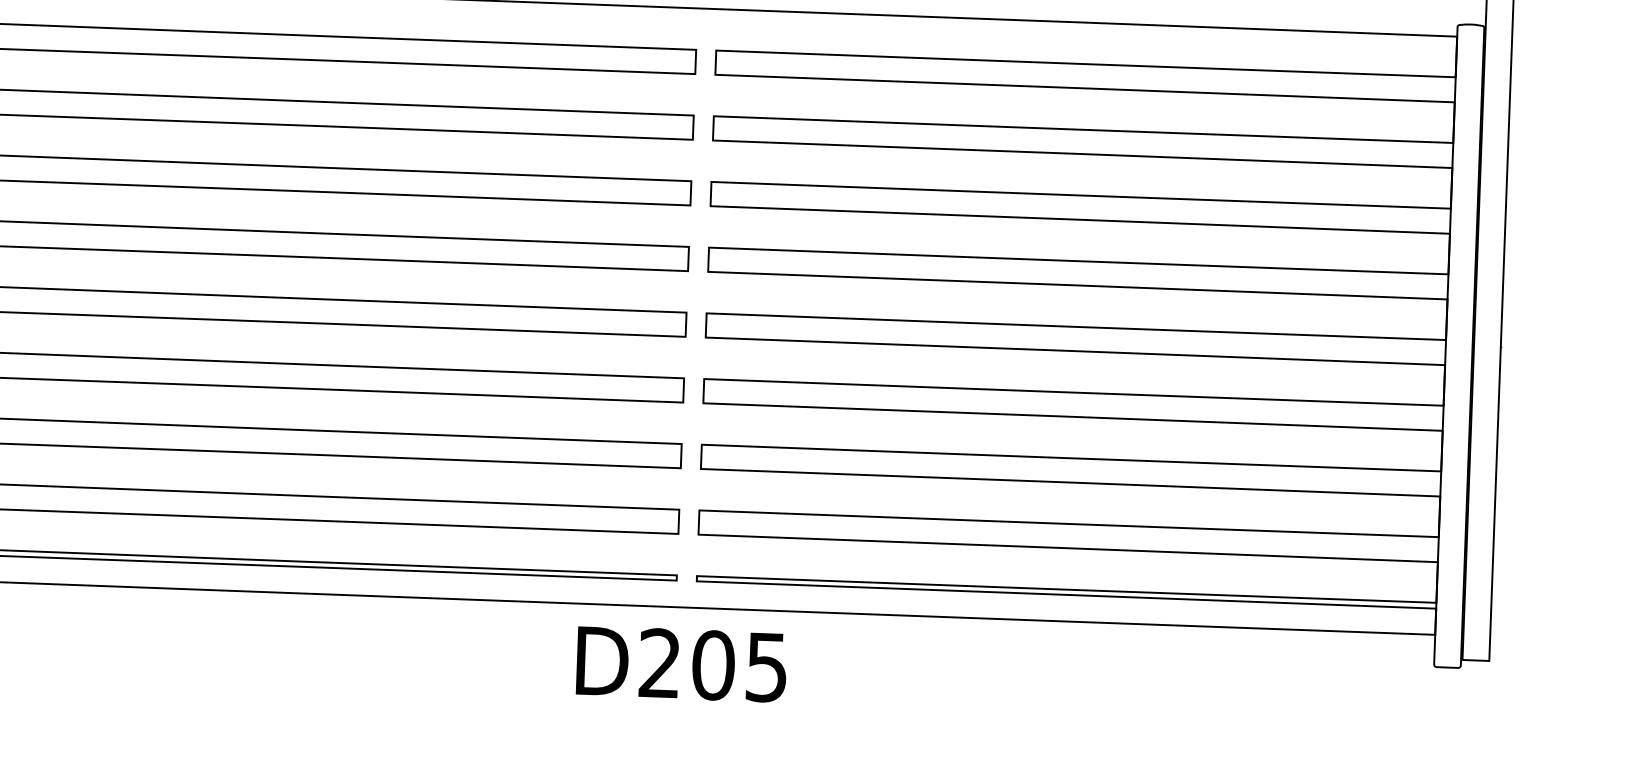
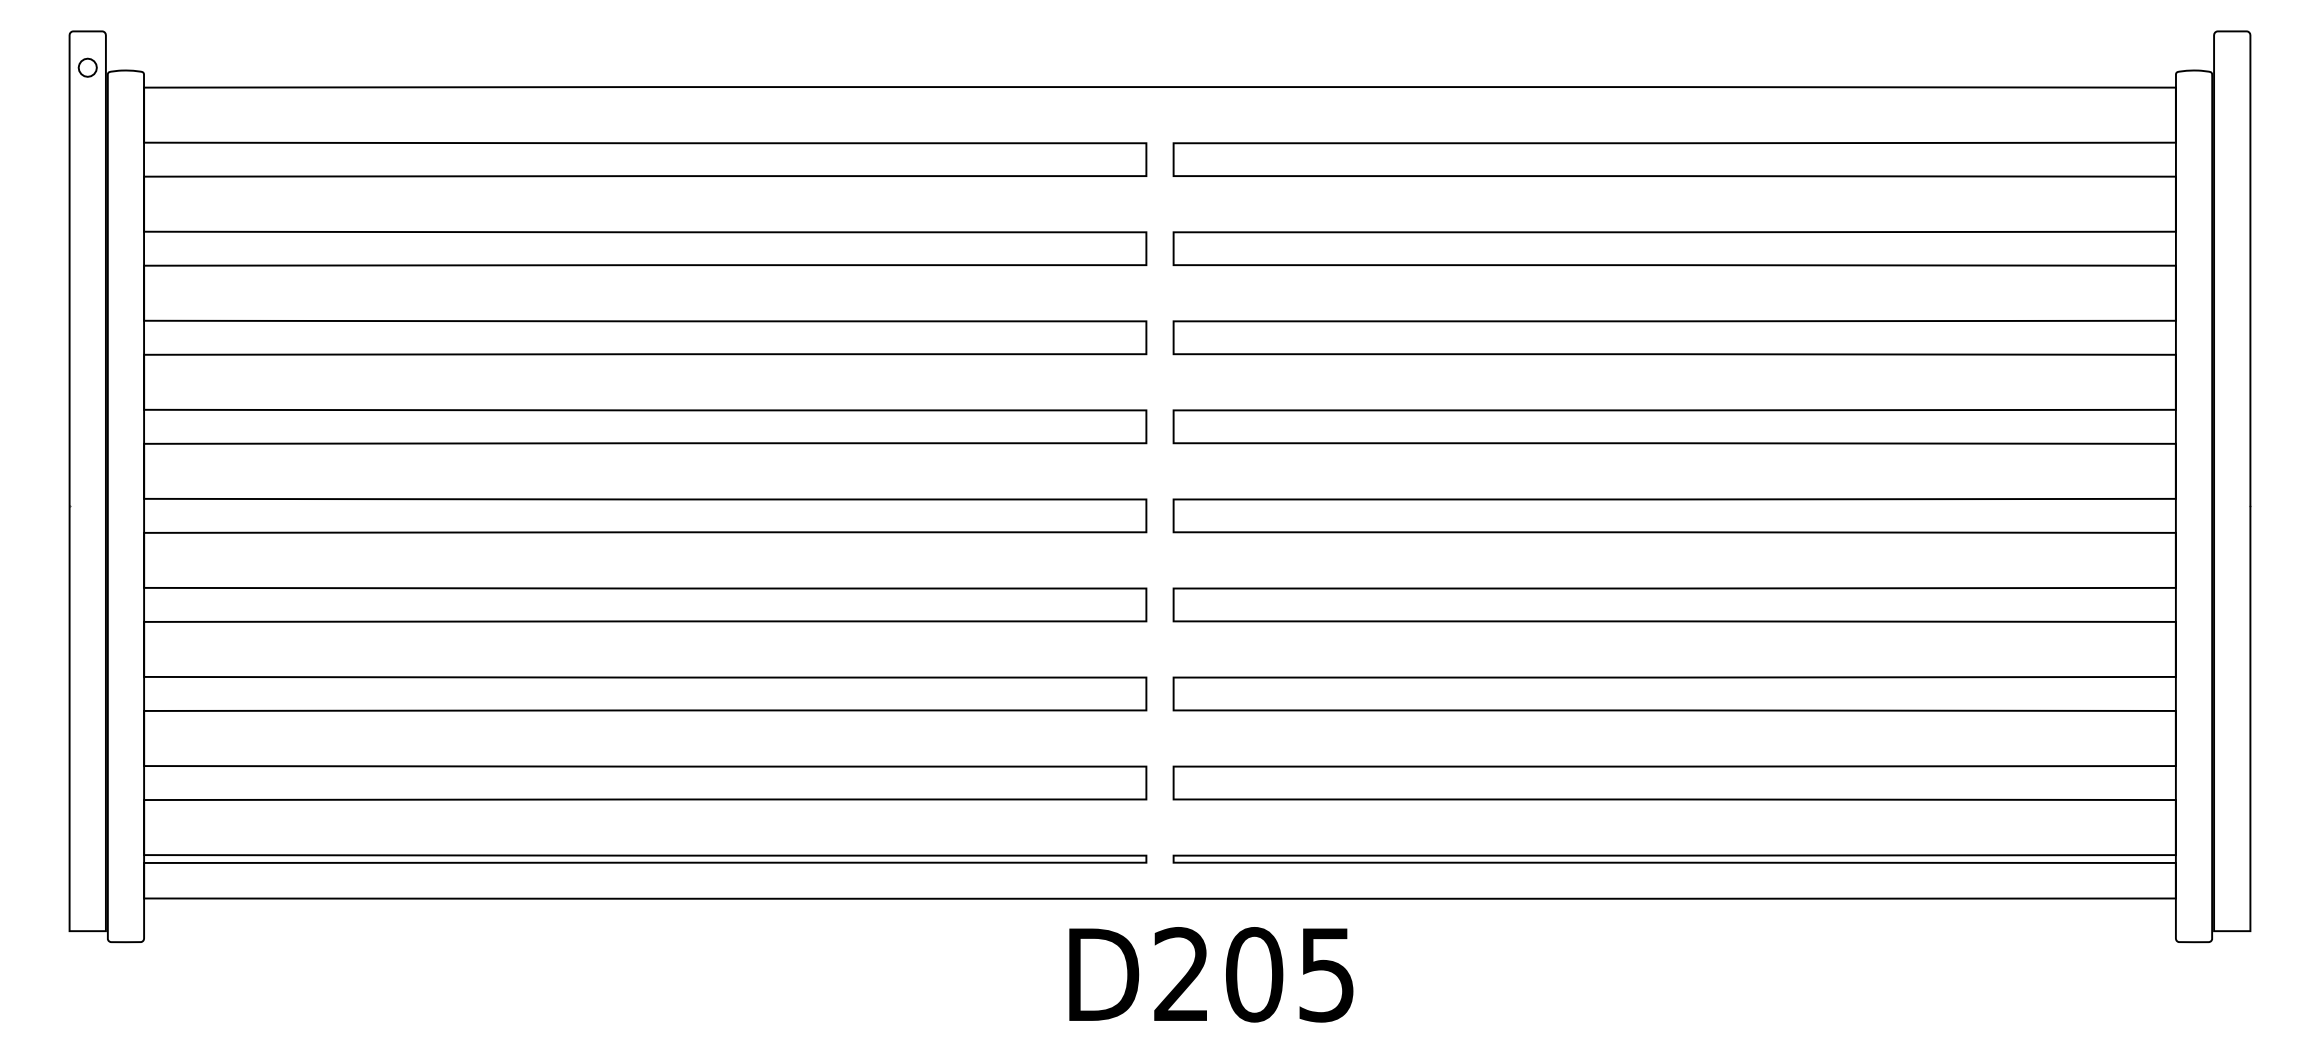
text: (681, 664) -> (1211, 974), moved

